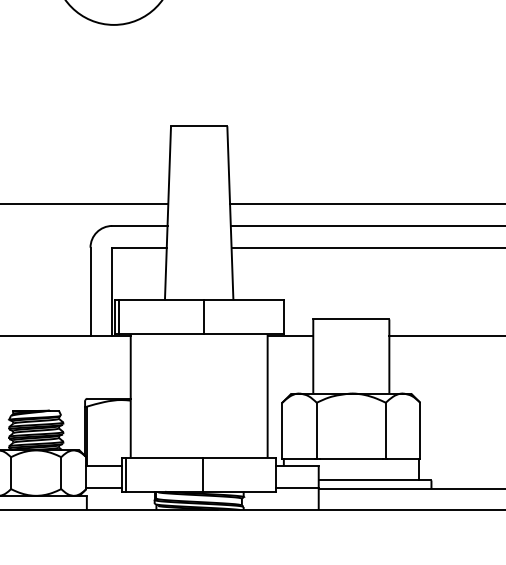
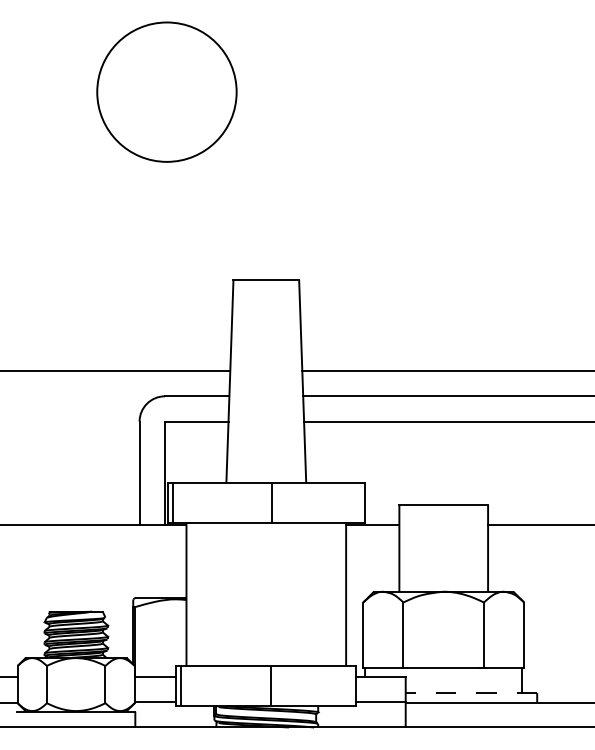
line: (375, 480) -> (471, 693), solid -> dashed

